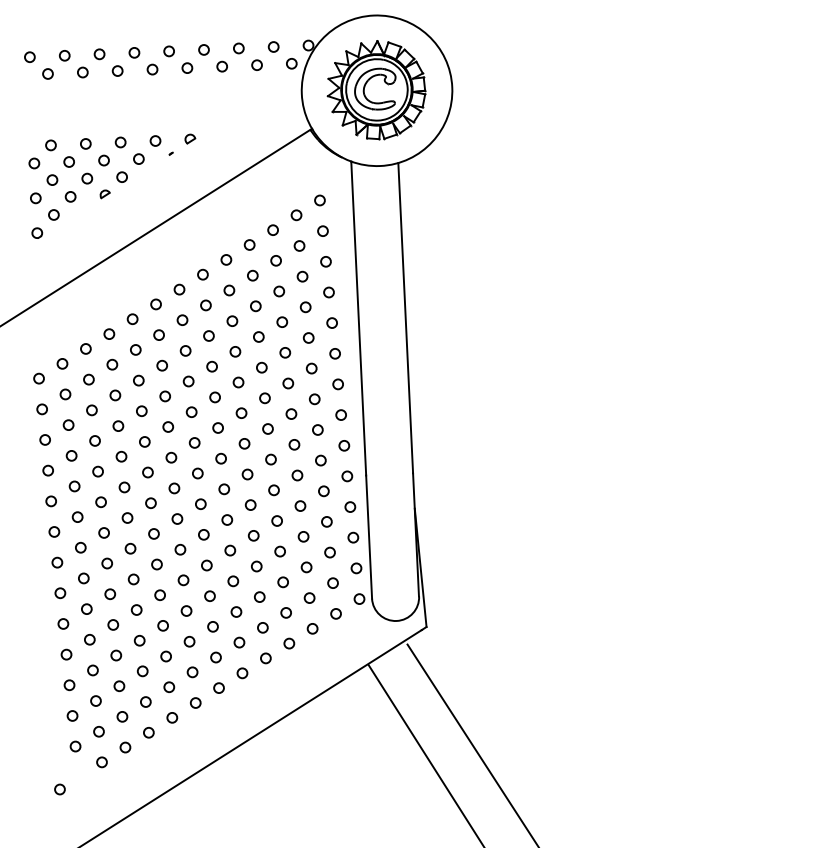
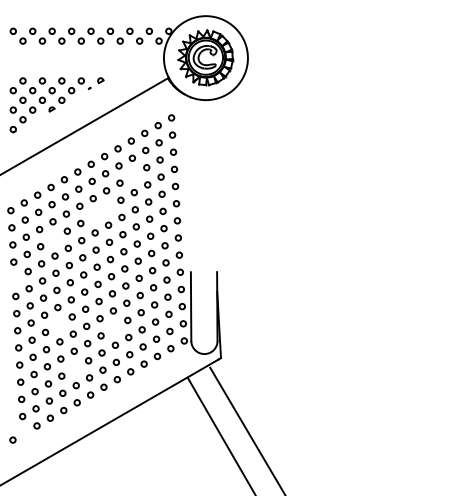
circle: (254, 304) -> (132, 174), removed
line: (357, 318) -> (189, 184), removed
line: (405, 318) -> (216, 185), removed
part: (199, 373) -> (100, 211), removed
circle: (117, 425) -> (53, 238), removed
circle: (50, 499) -> (14, 278), removed
circle: (132, 578) -> (58, 324), removed
circle: (231, 580) -> (113, 327), removed
circle: (164, 656) -> (74, 368), removed

